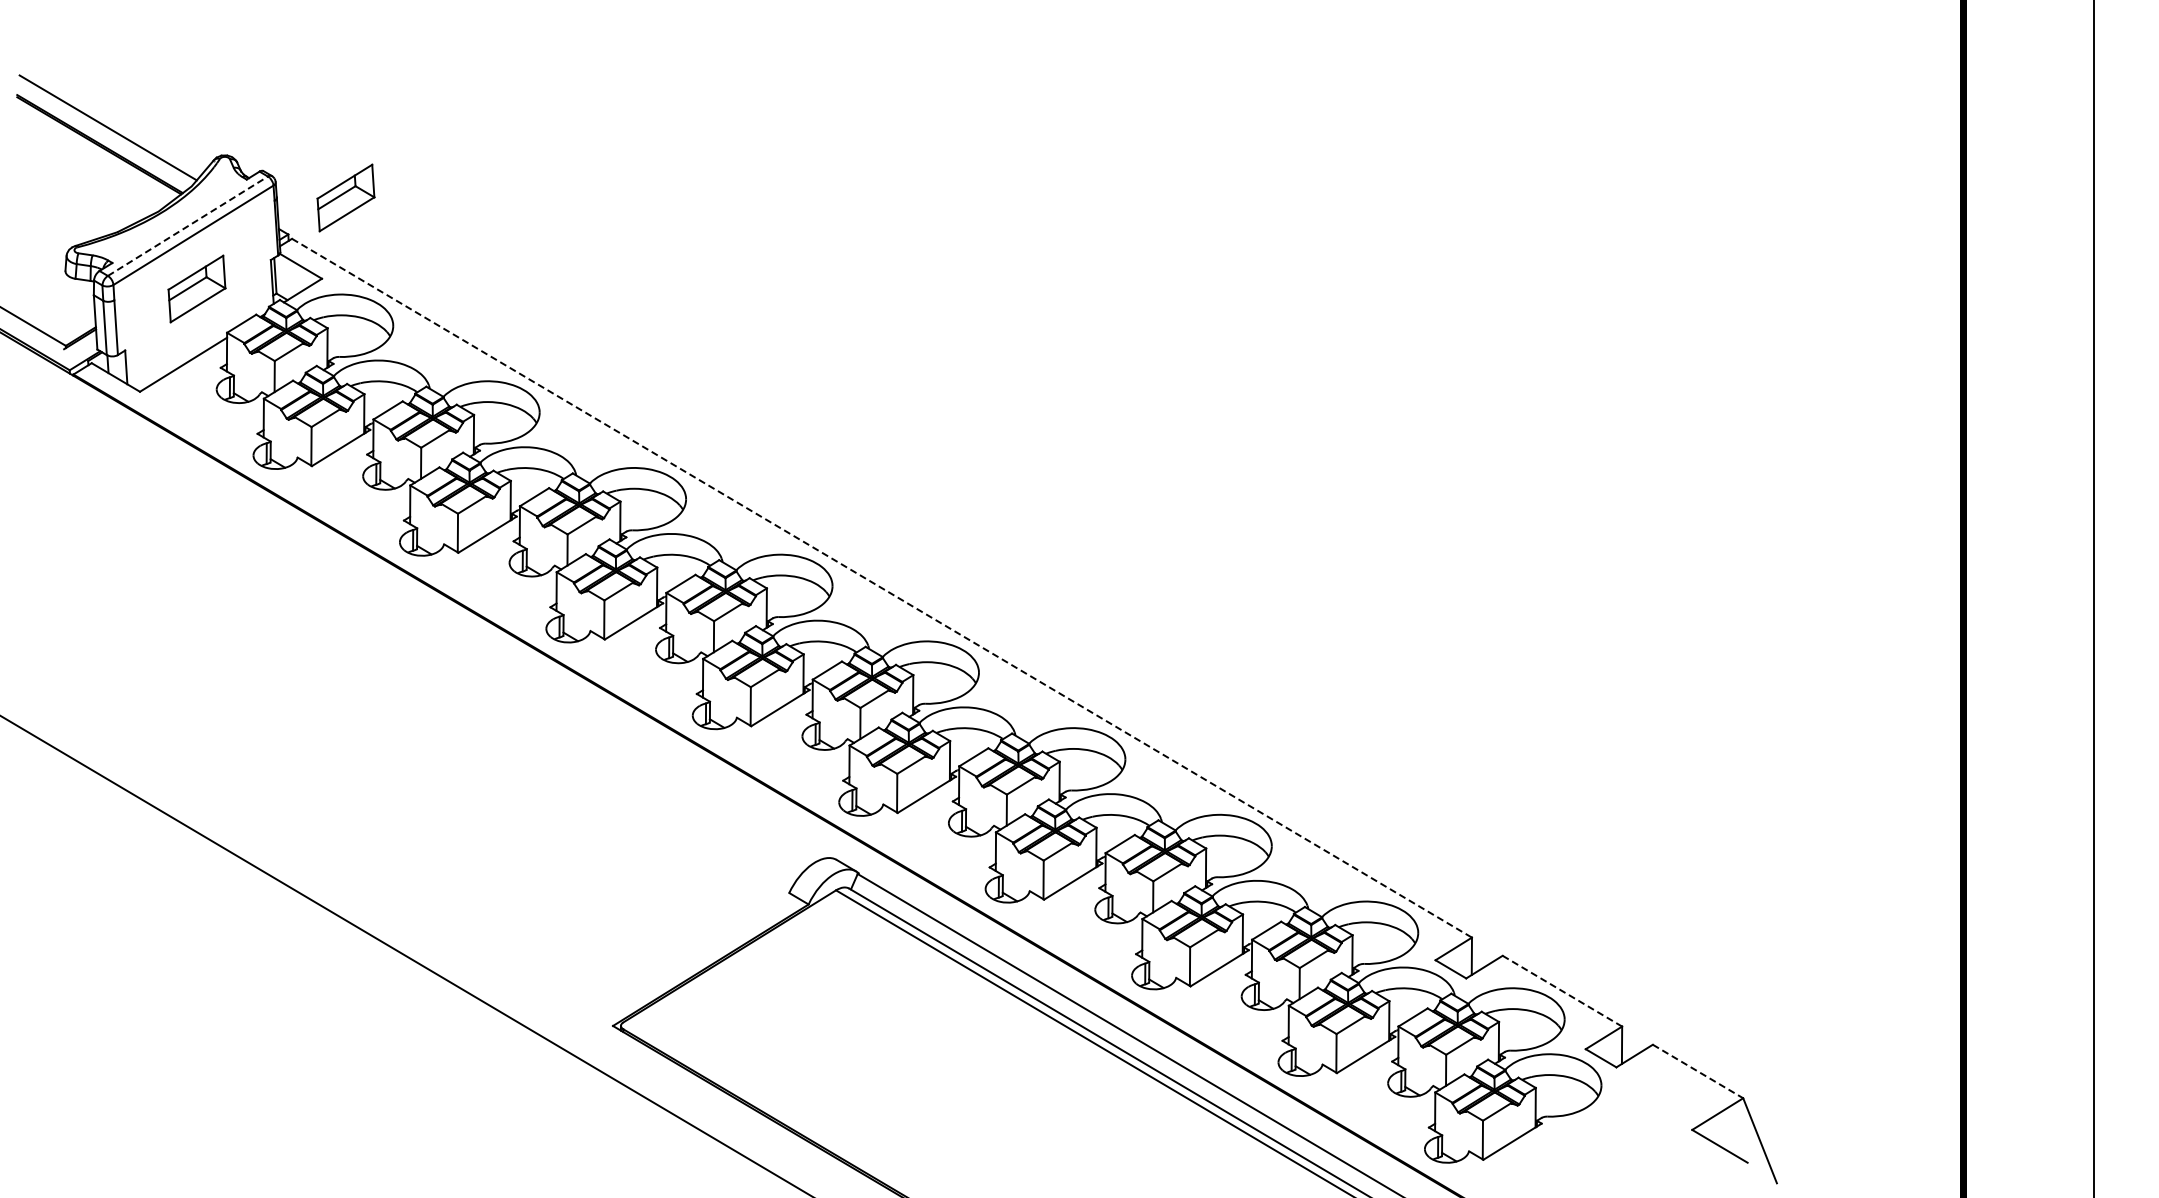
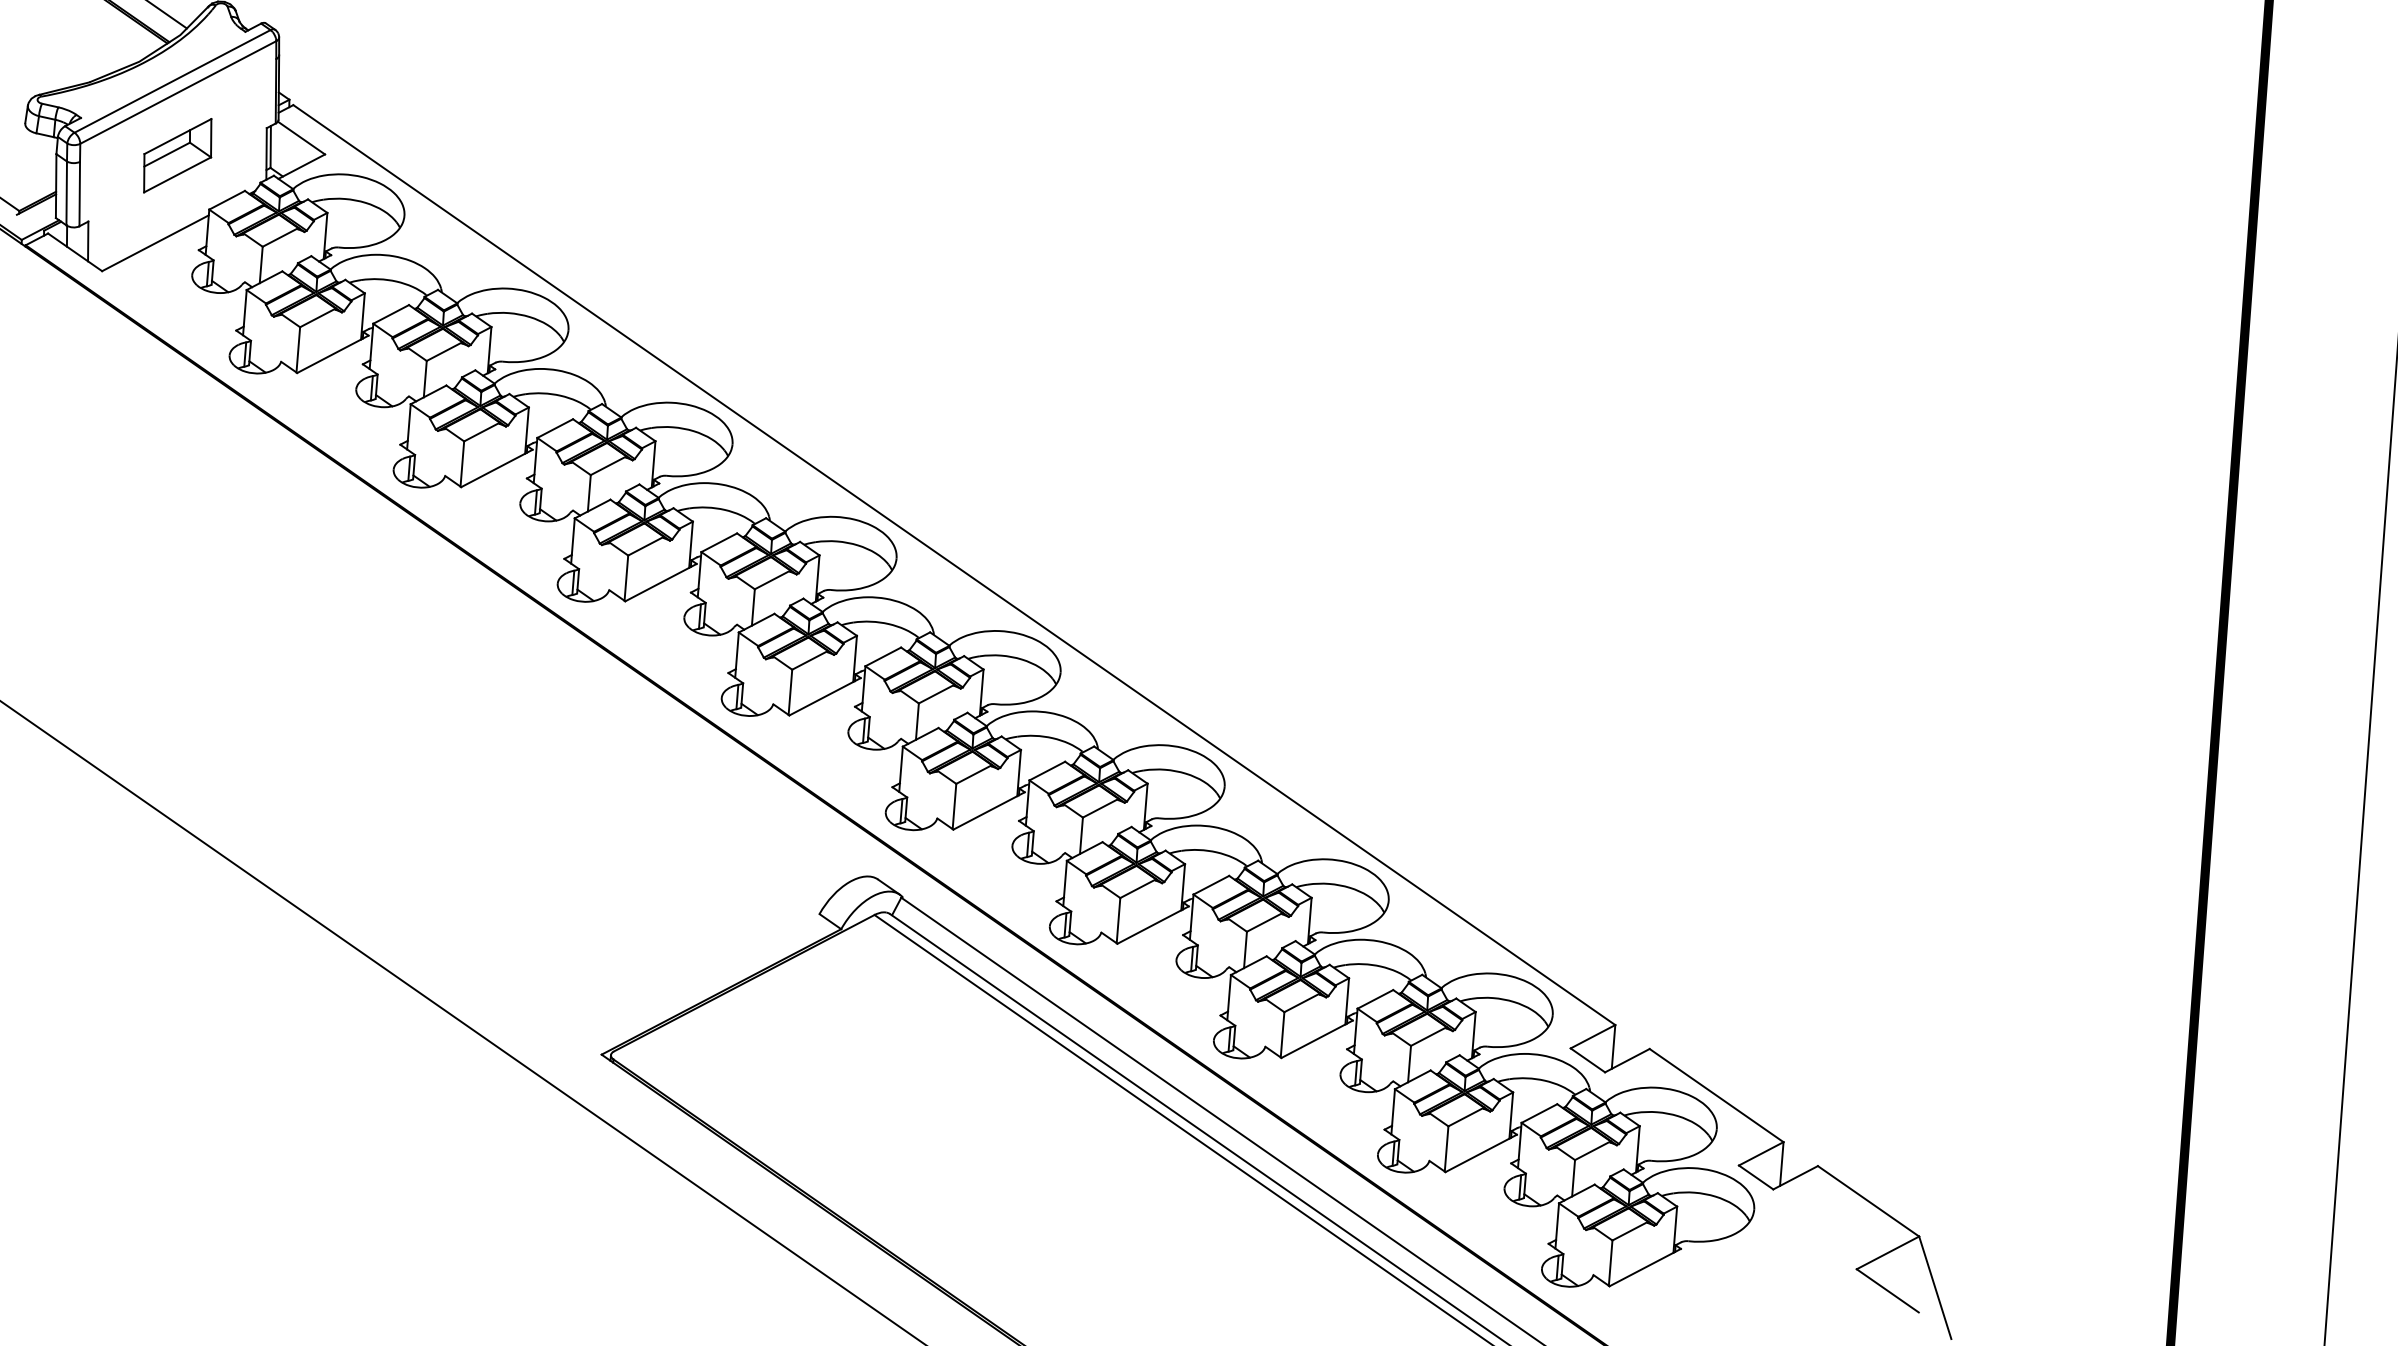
part: (345, 197) -> (359, 61), removed
line: (188, 225) -> (173, 80), dashed -> solid
line: (882, 588) -> (954, 565), dashed -> solid
line: (1562, 991) -> (1716, 1095), dashed -> solid
line: (1698, 1071) -> (1869, 1201), dashed -> solid

